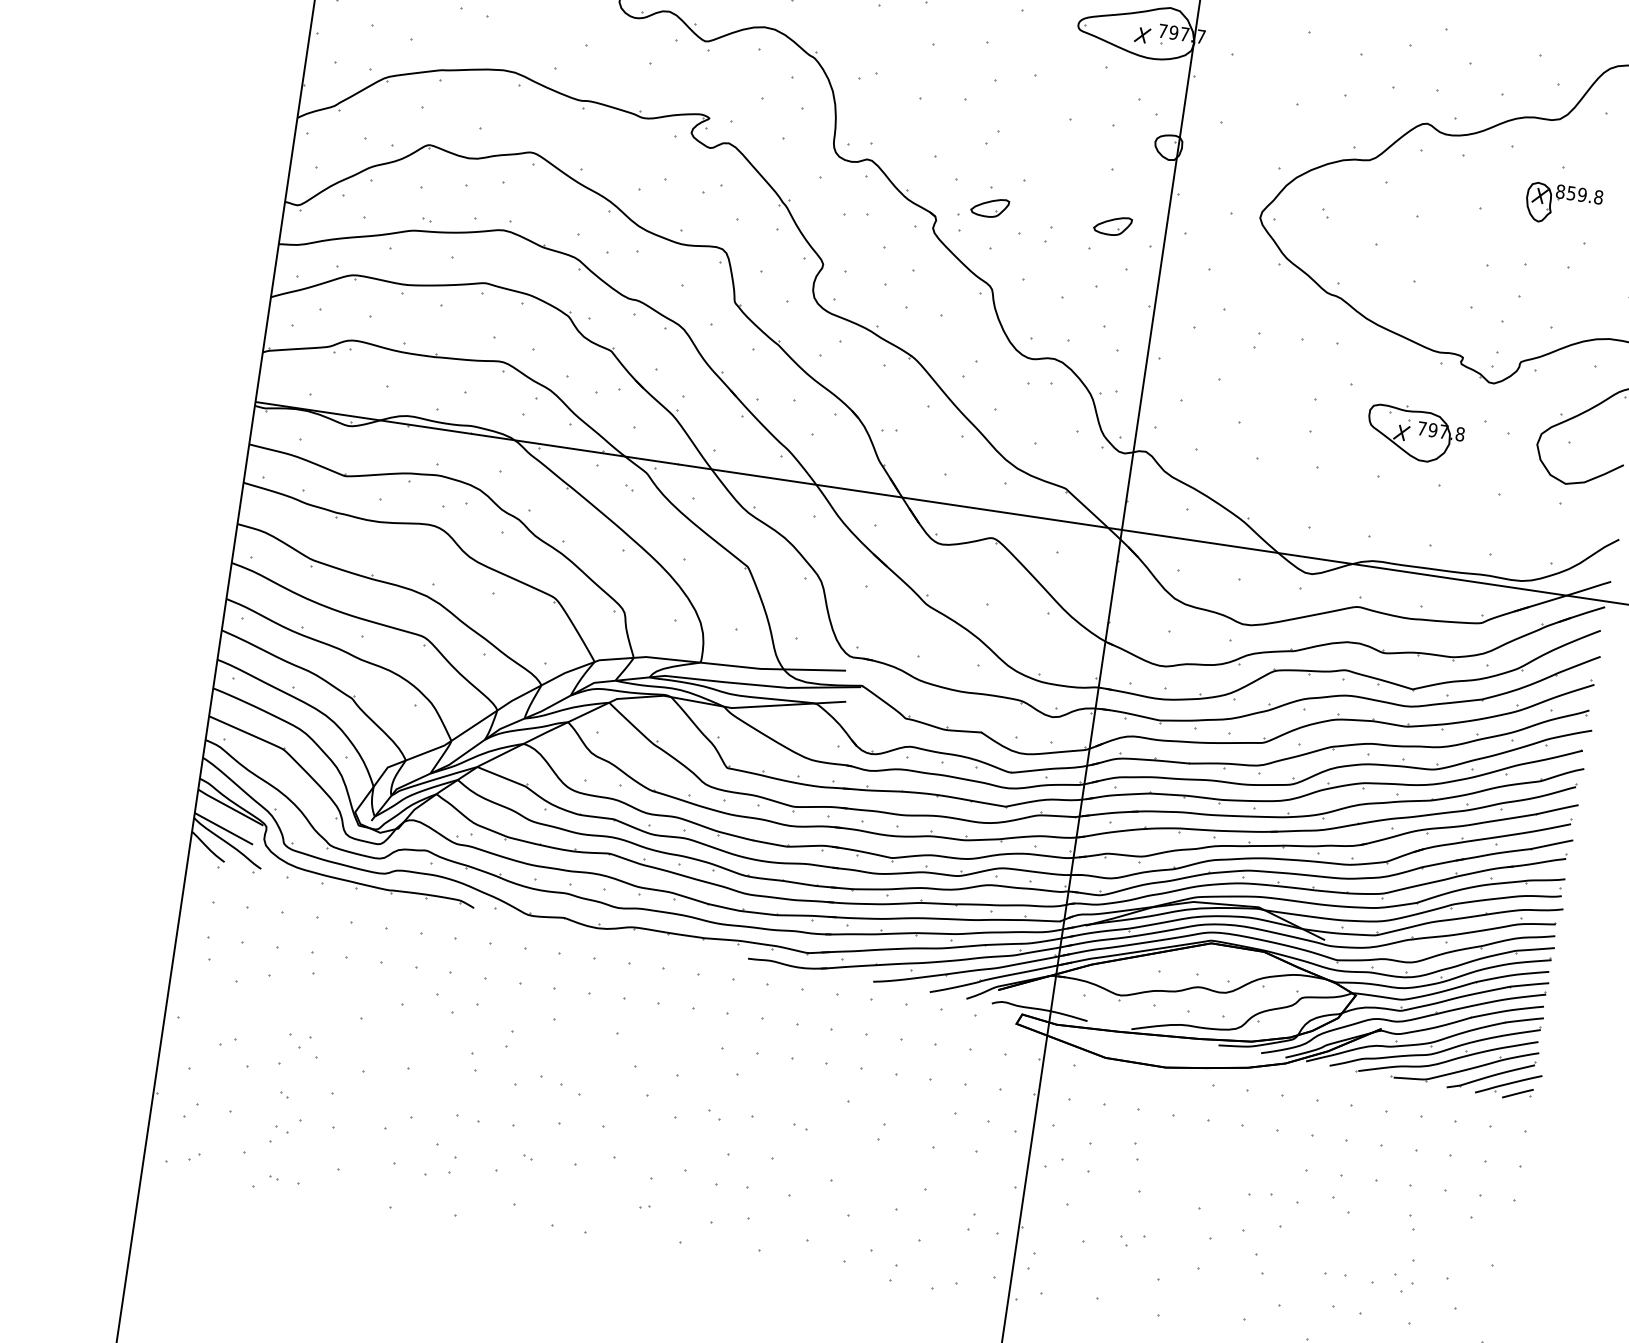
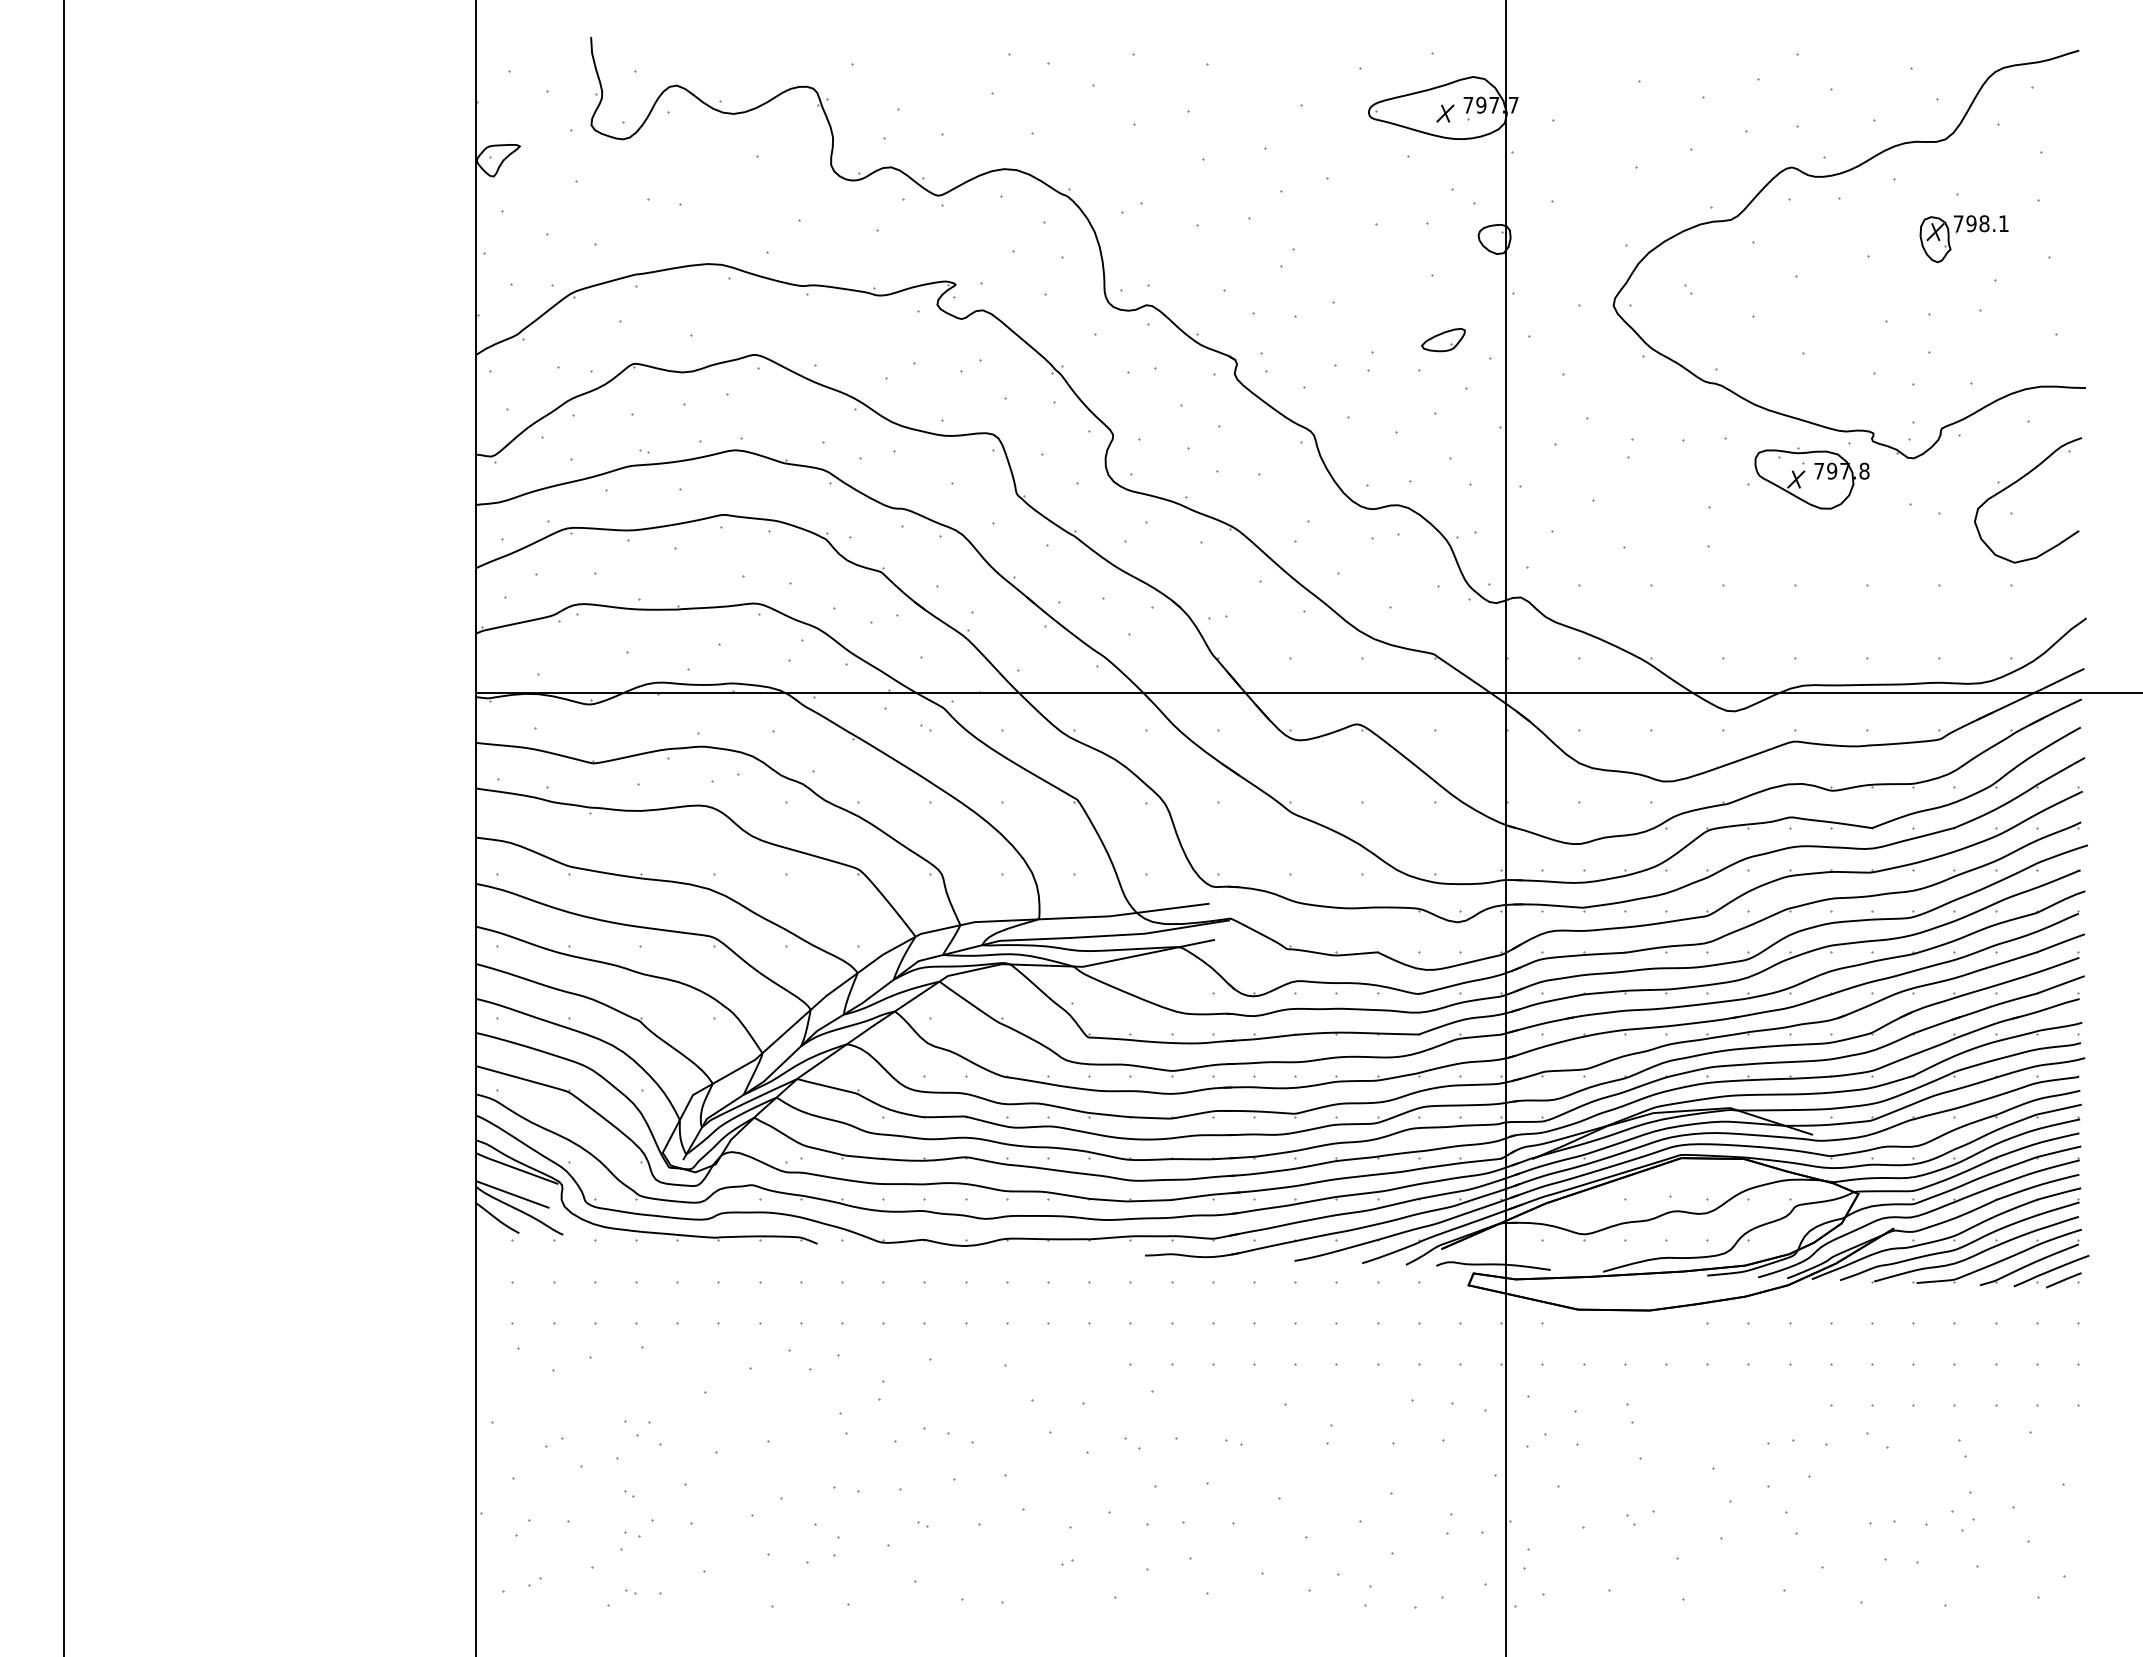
text: (1579, 194) -> (1980, 223), 859.8 -> 798.1
part: (990, 207) -> (1297, 340), removed
part: (1414, 433) -> (1811, 478), moved

